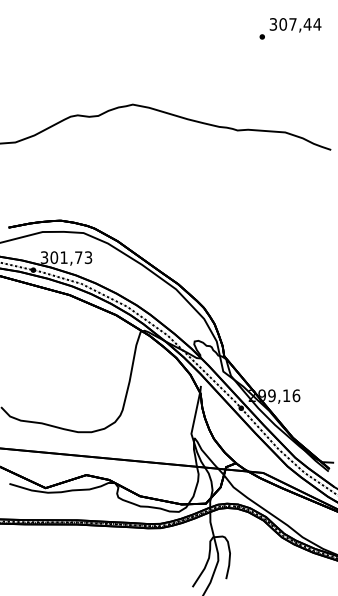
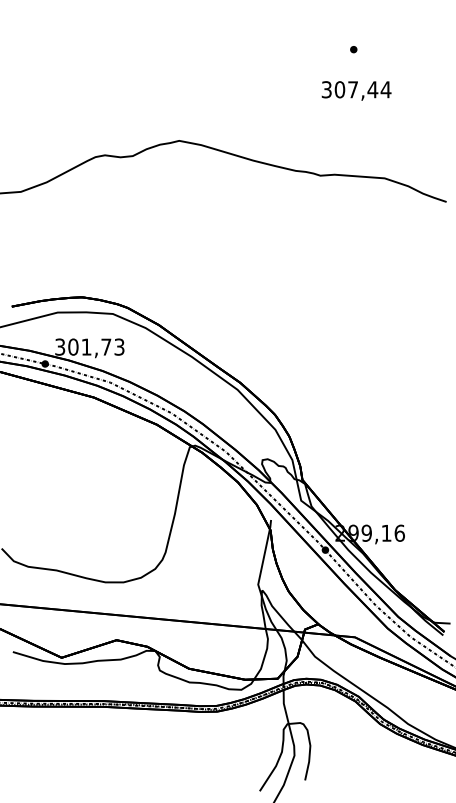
text: (295, 24) -> (356, 90), moved

